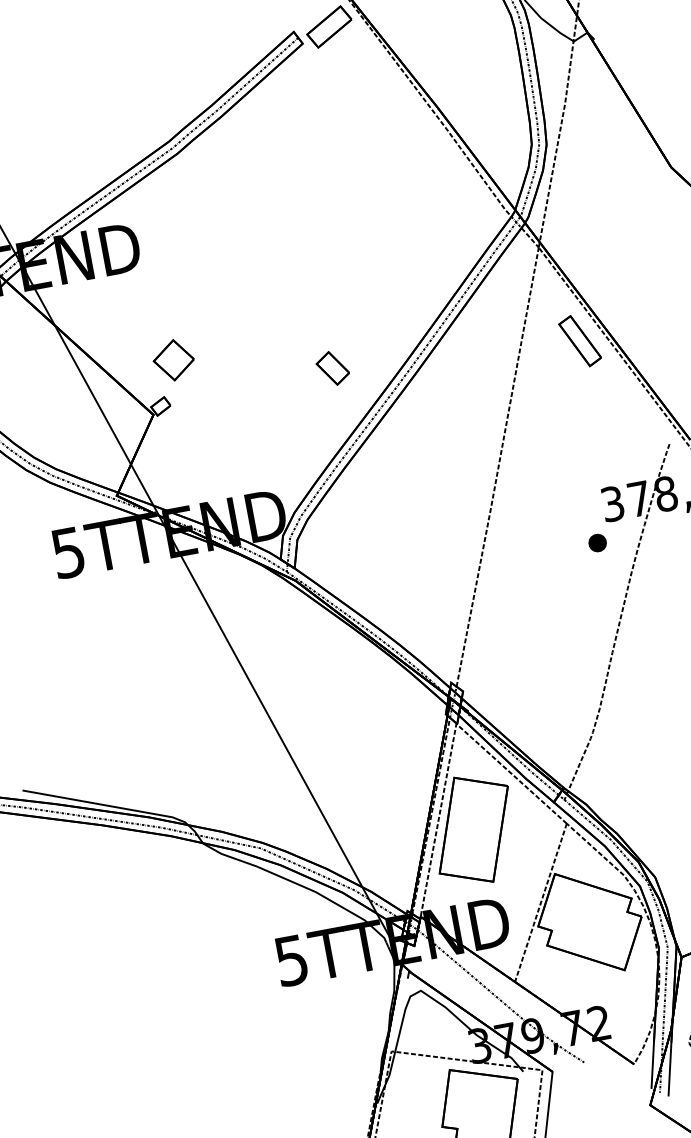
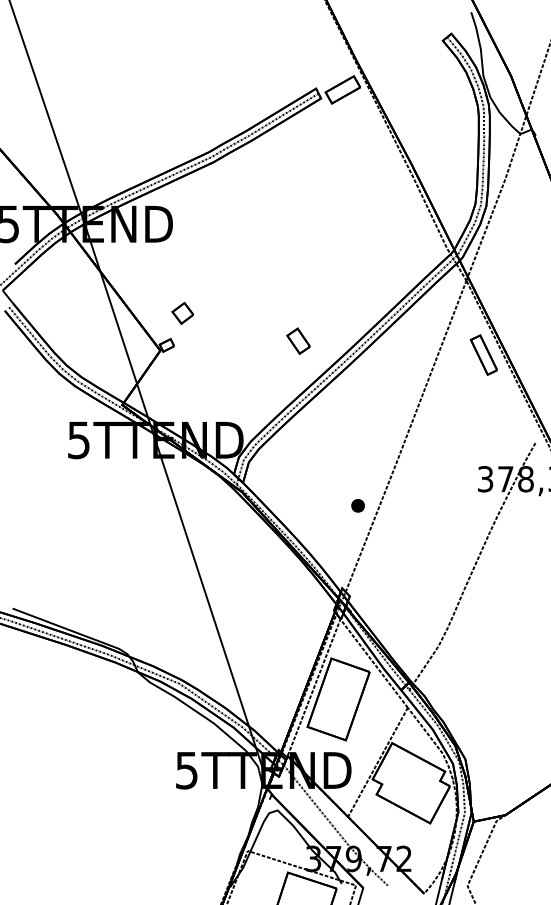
part: (173, 360) -> (182, 313), size x0.7
part: (596, 542) -> (357, 505), moved

